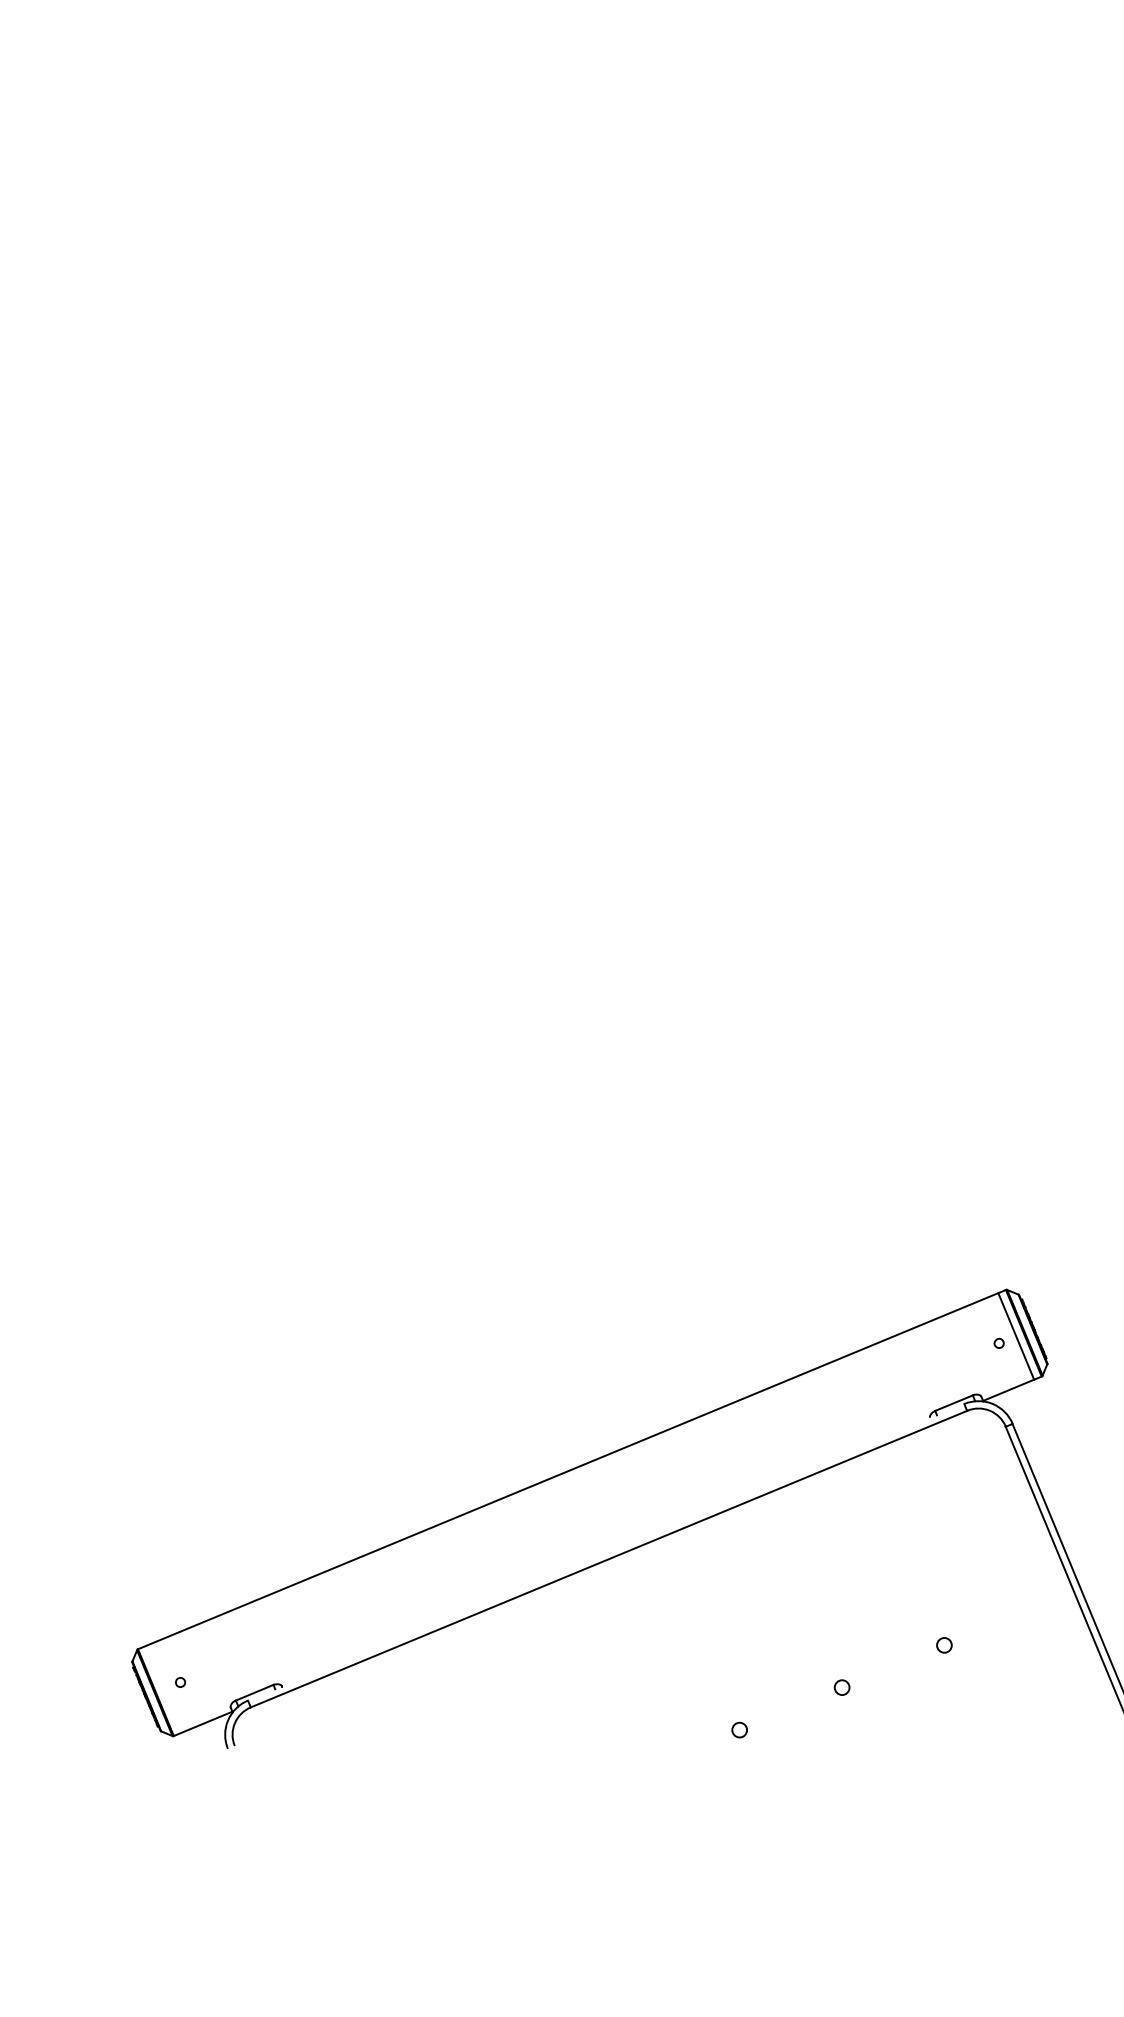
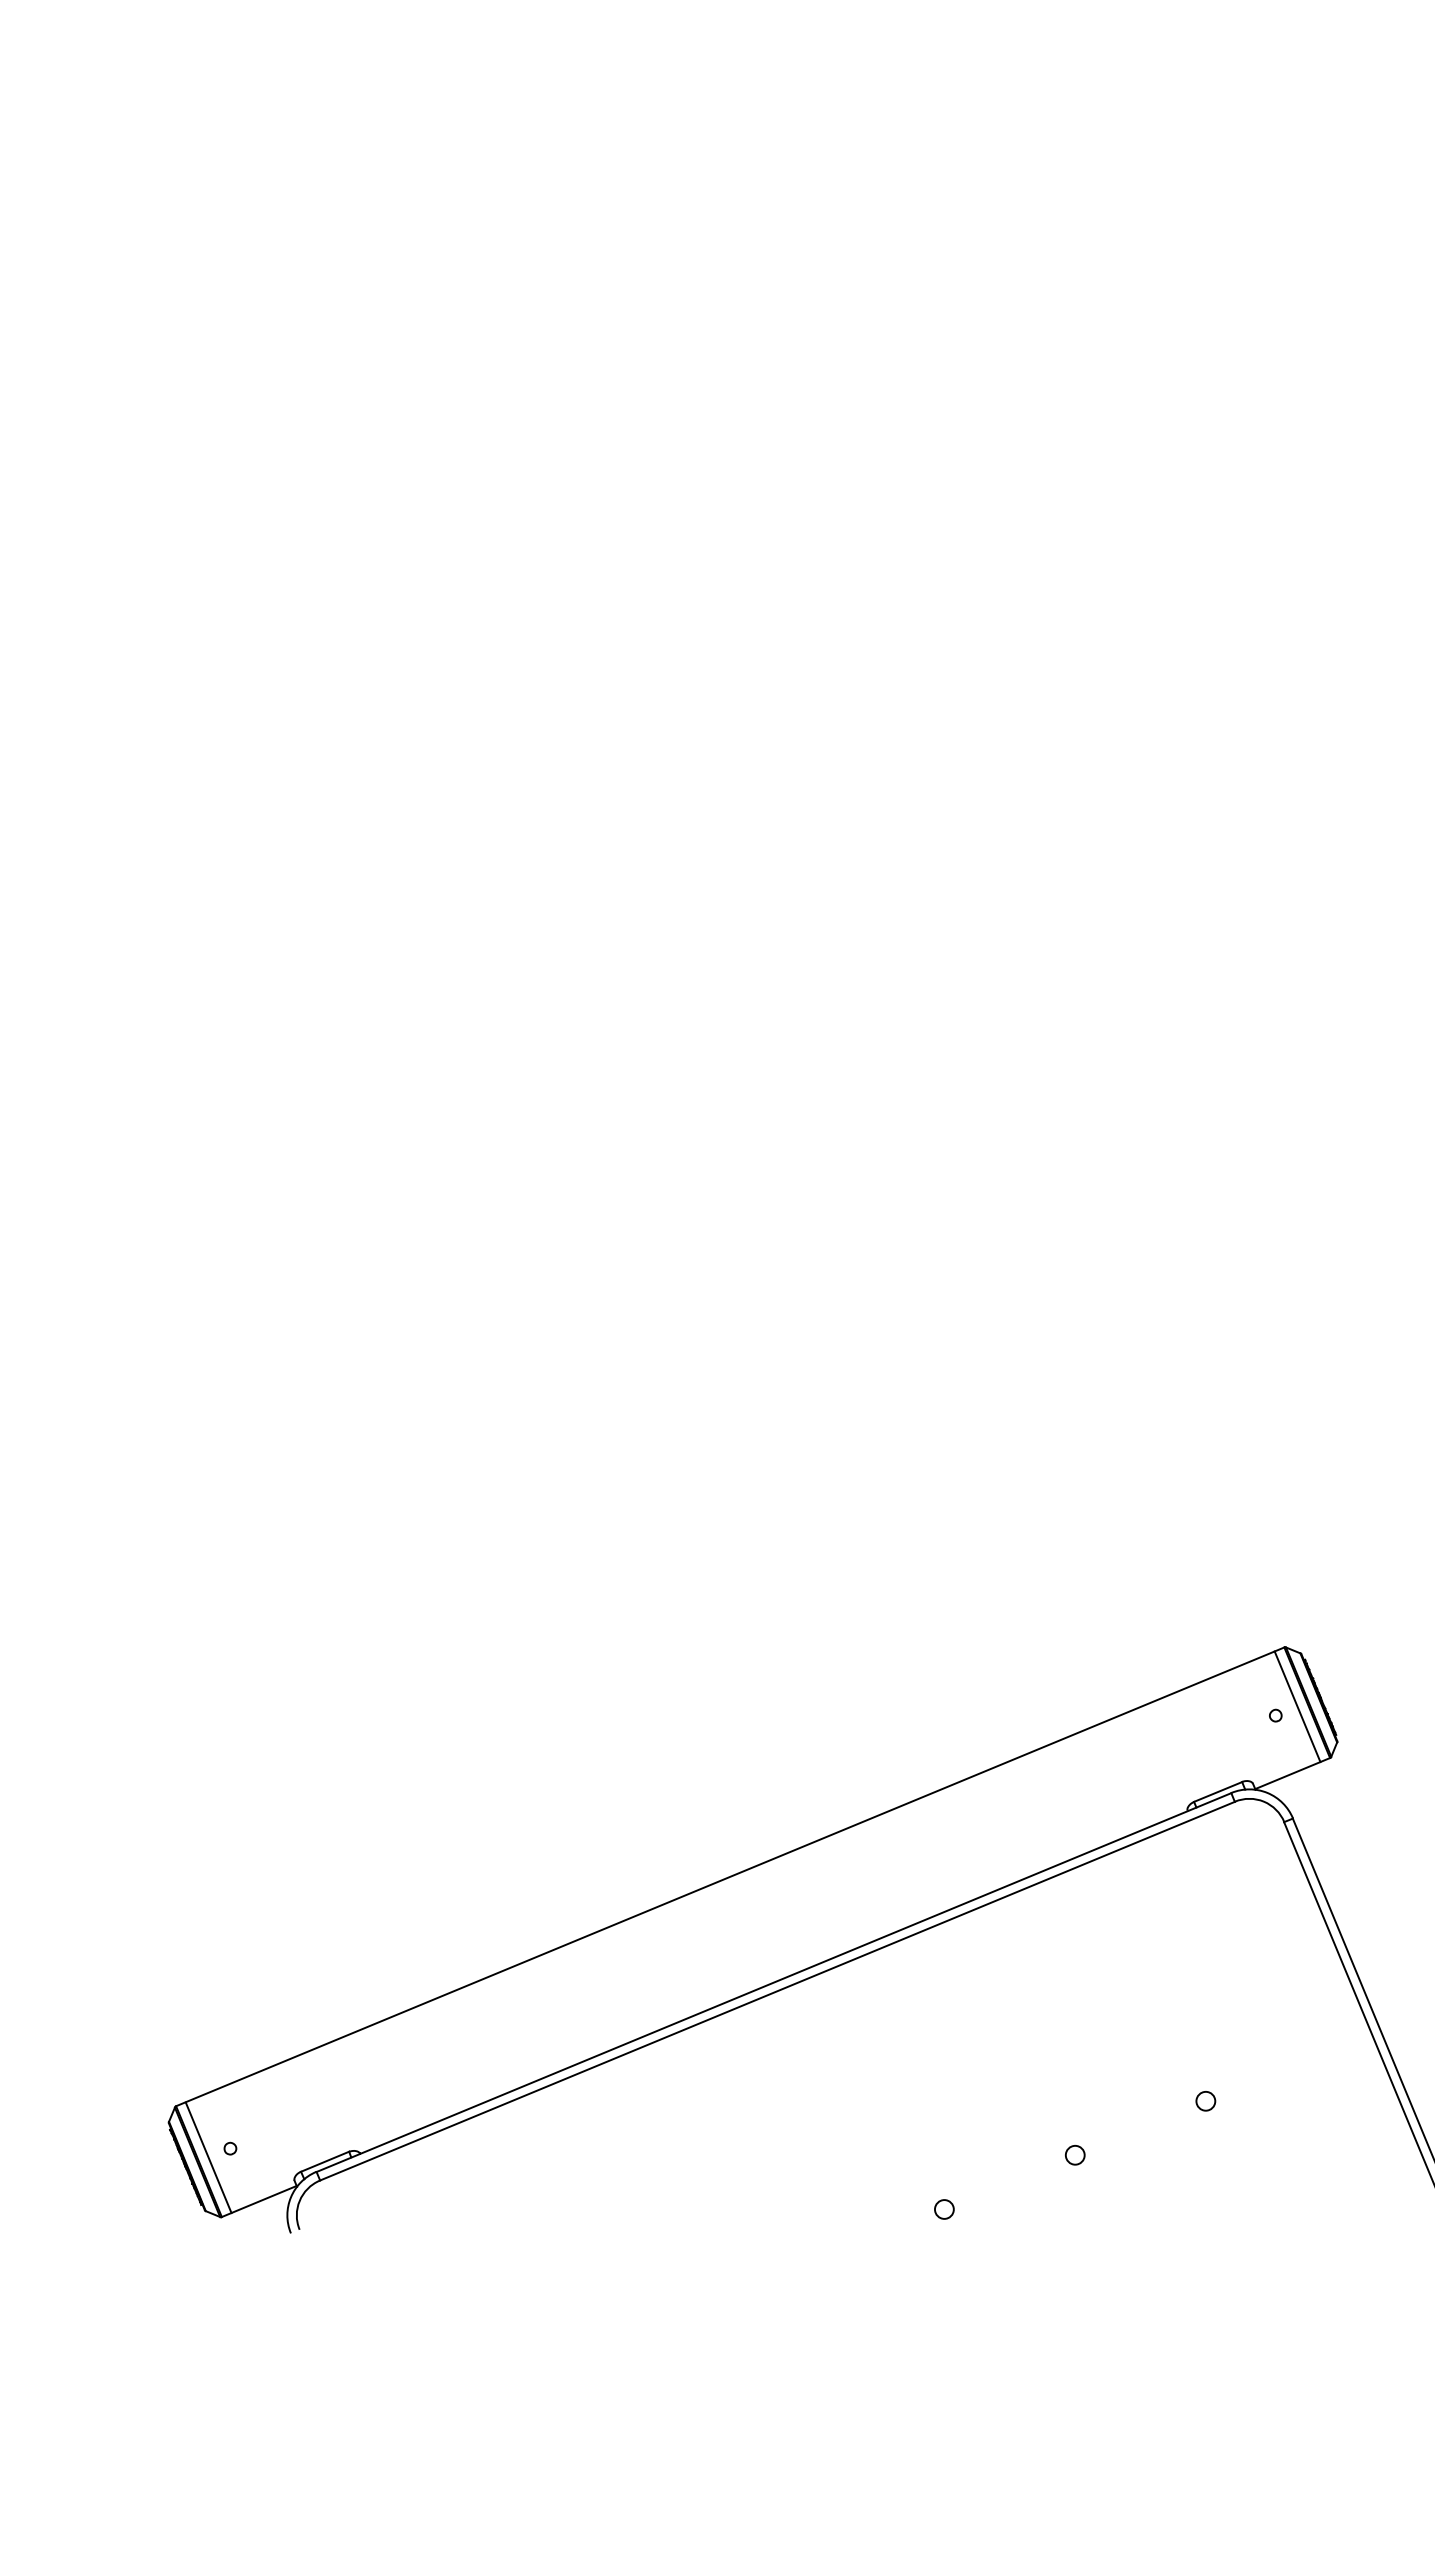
line: (605, 1552) -> (773, 1982), added
line: (163, 1689) -> (208, 2157), added

